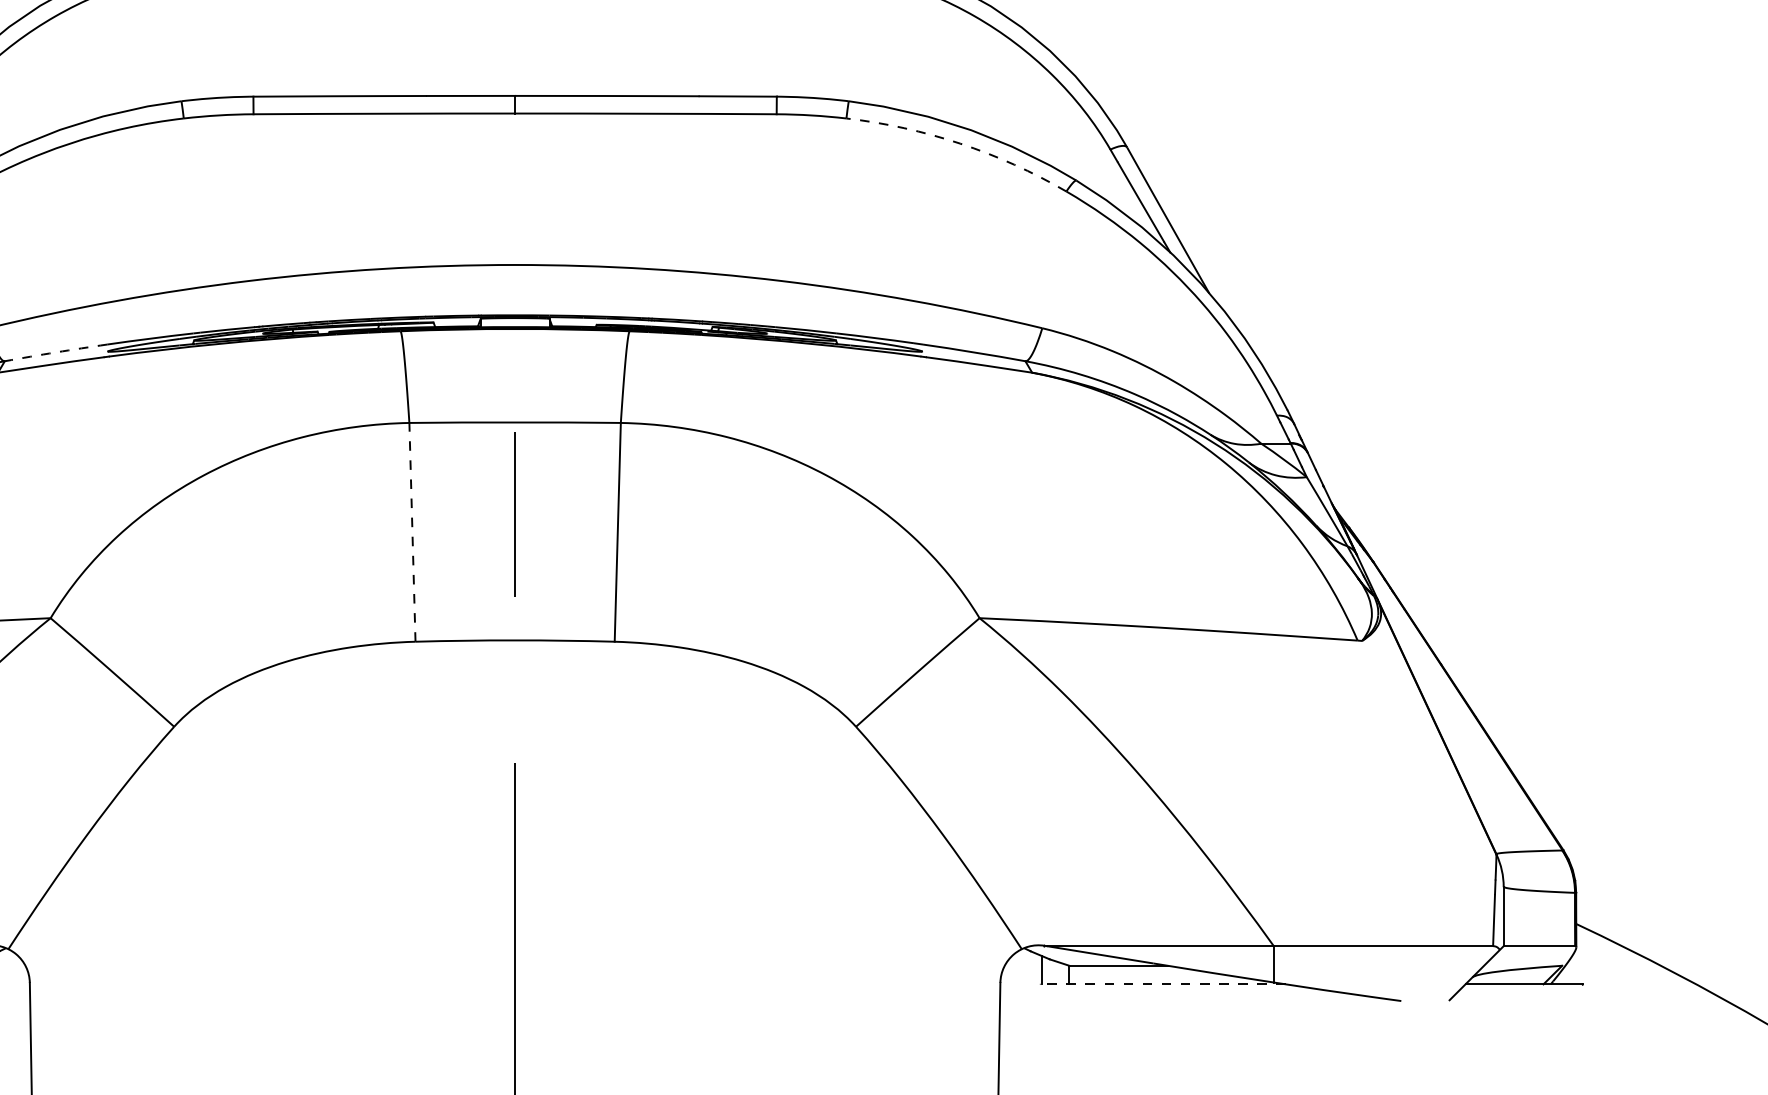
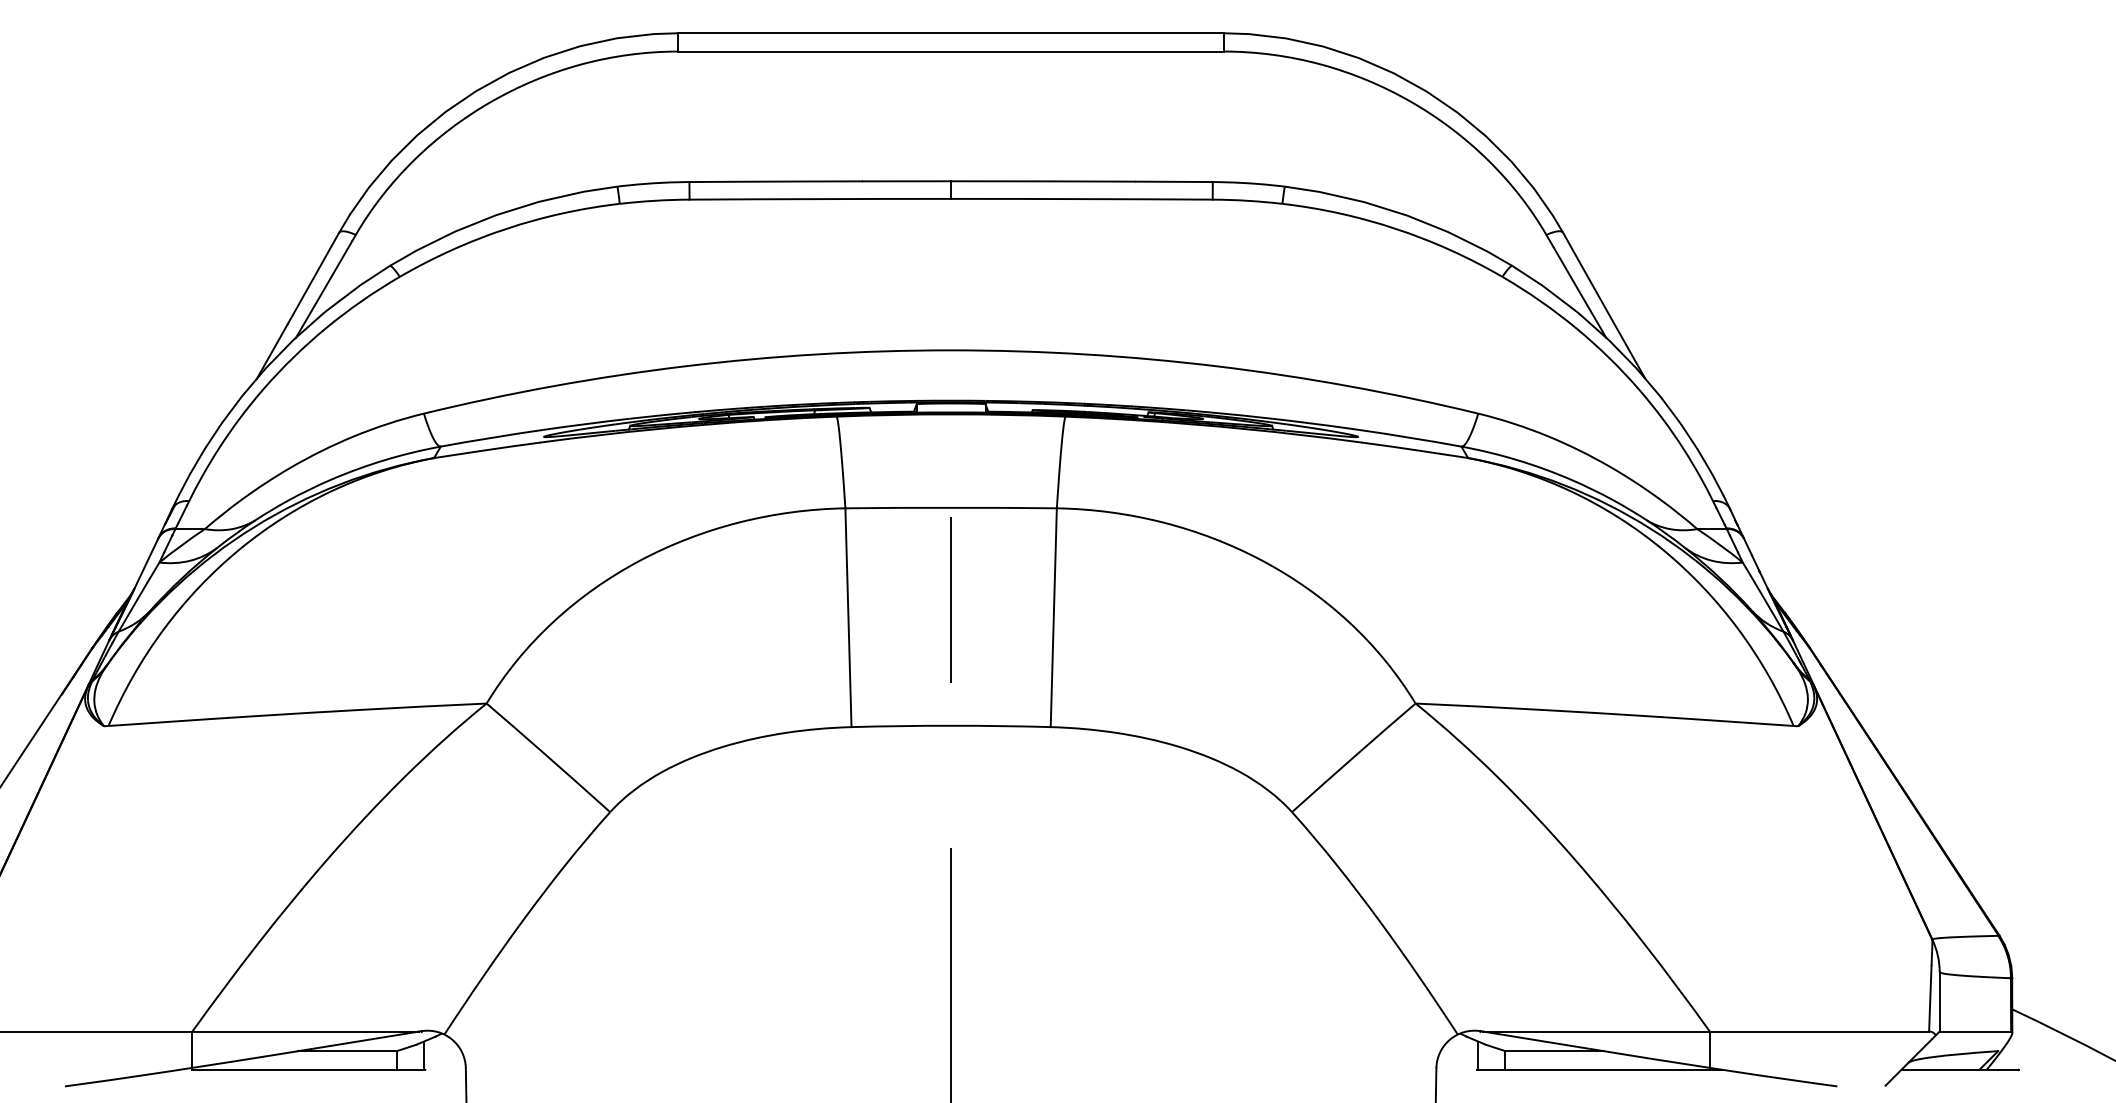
arc: (960, 144) -> (1396, 229), dashed -> solid
arc: (55, 352) -> (491, 437), dashed -> solid
line: (412, 532) -> (848, 617), dashed -> solid
line: (1163, 984) -> (1599, 1069), dashed -> solid

